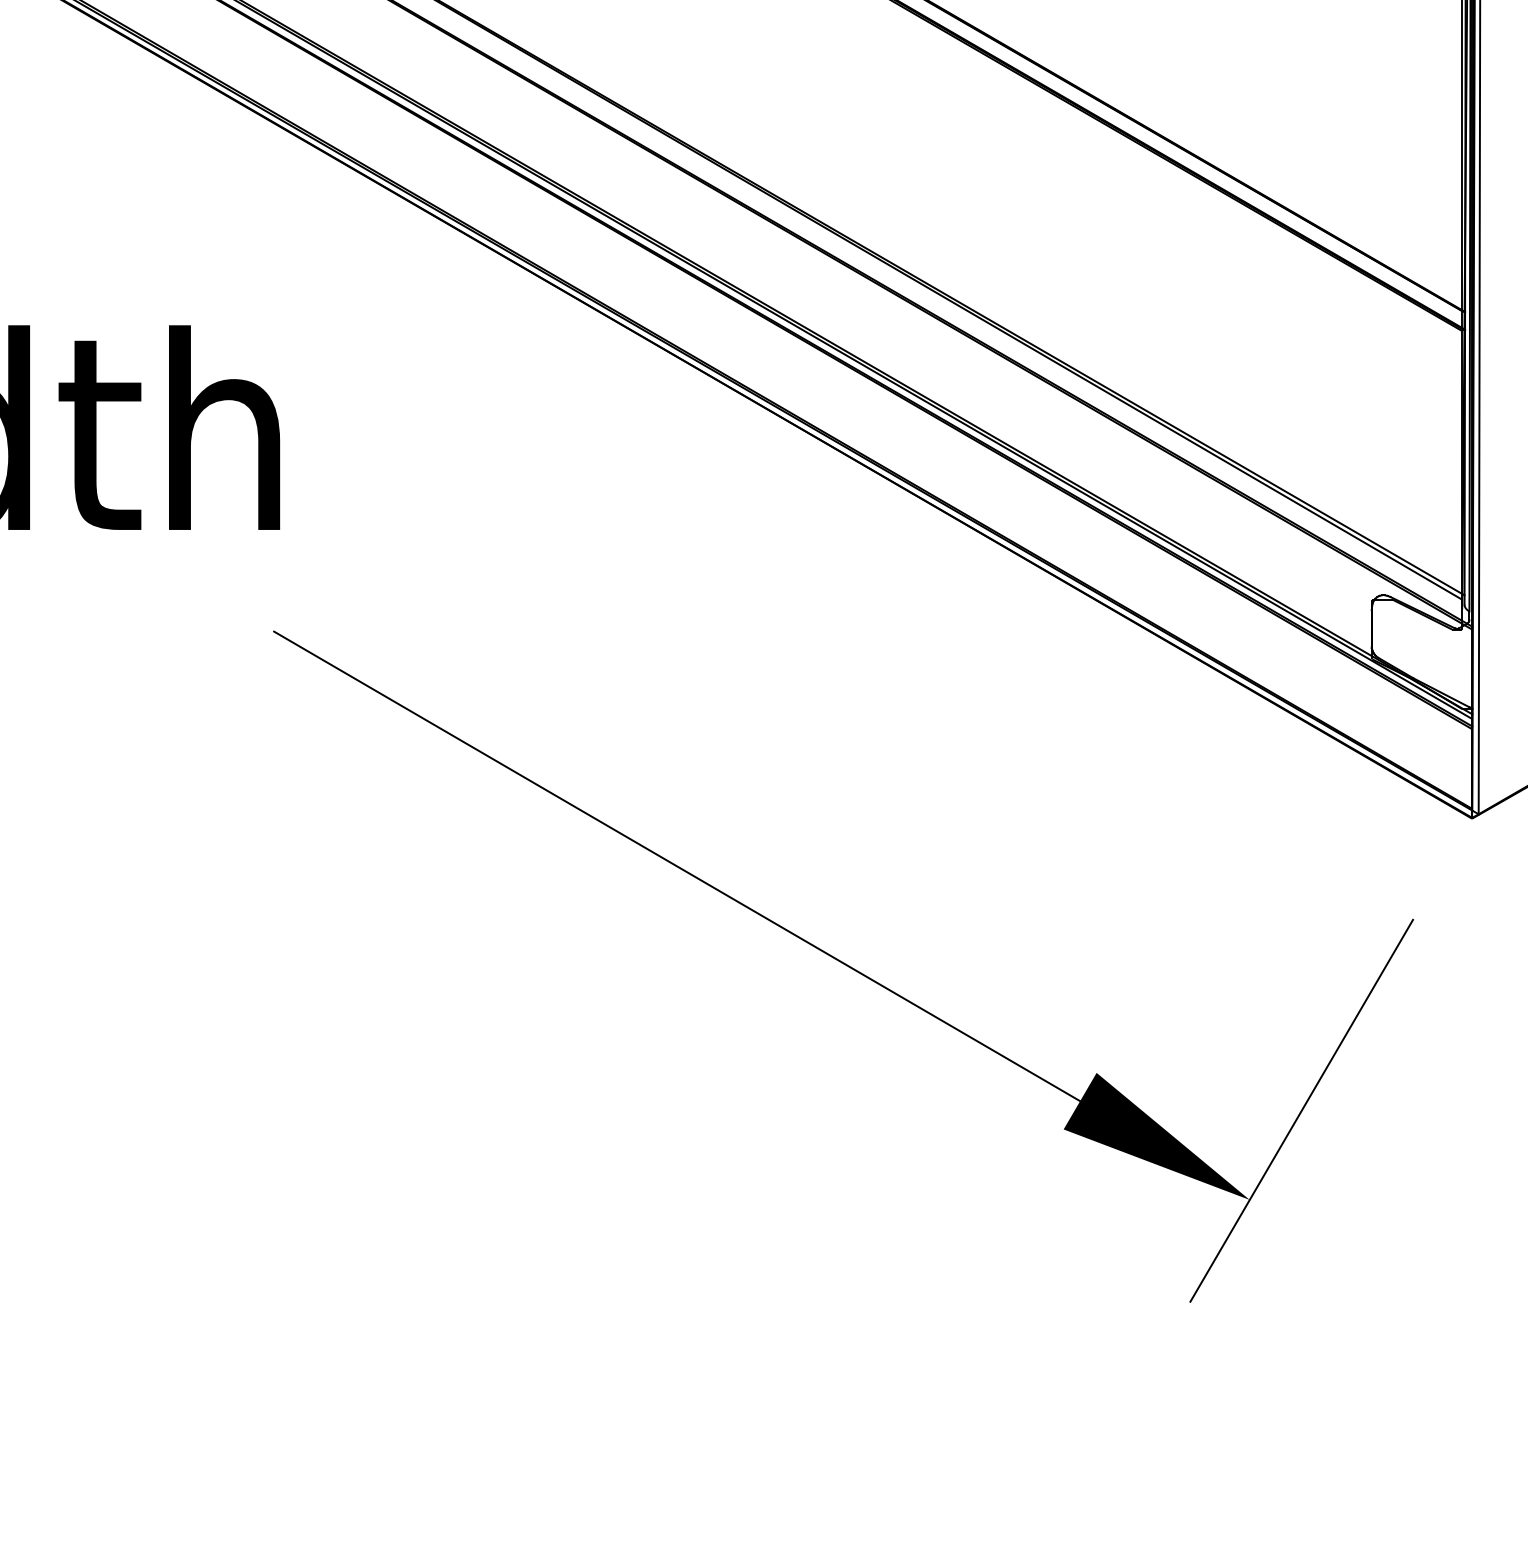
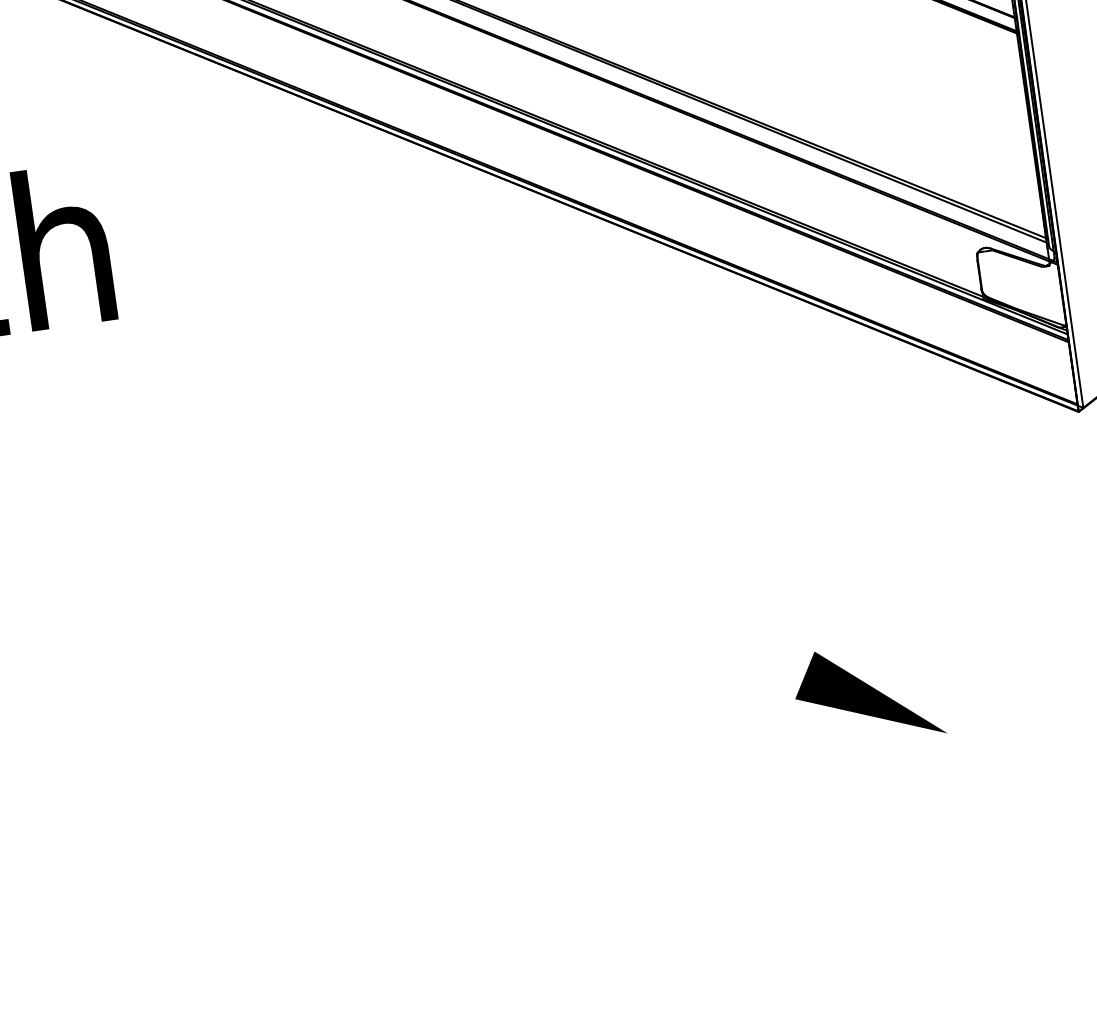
line: (677, 866) -> (465, 537), removed
line: (1301, 1110) -> (978, 658), removed

